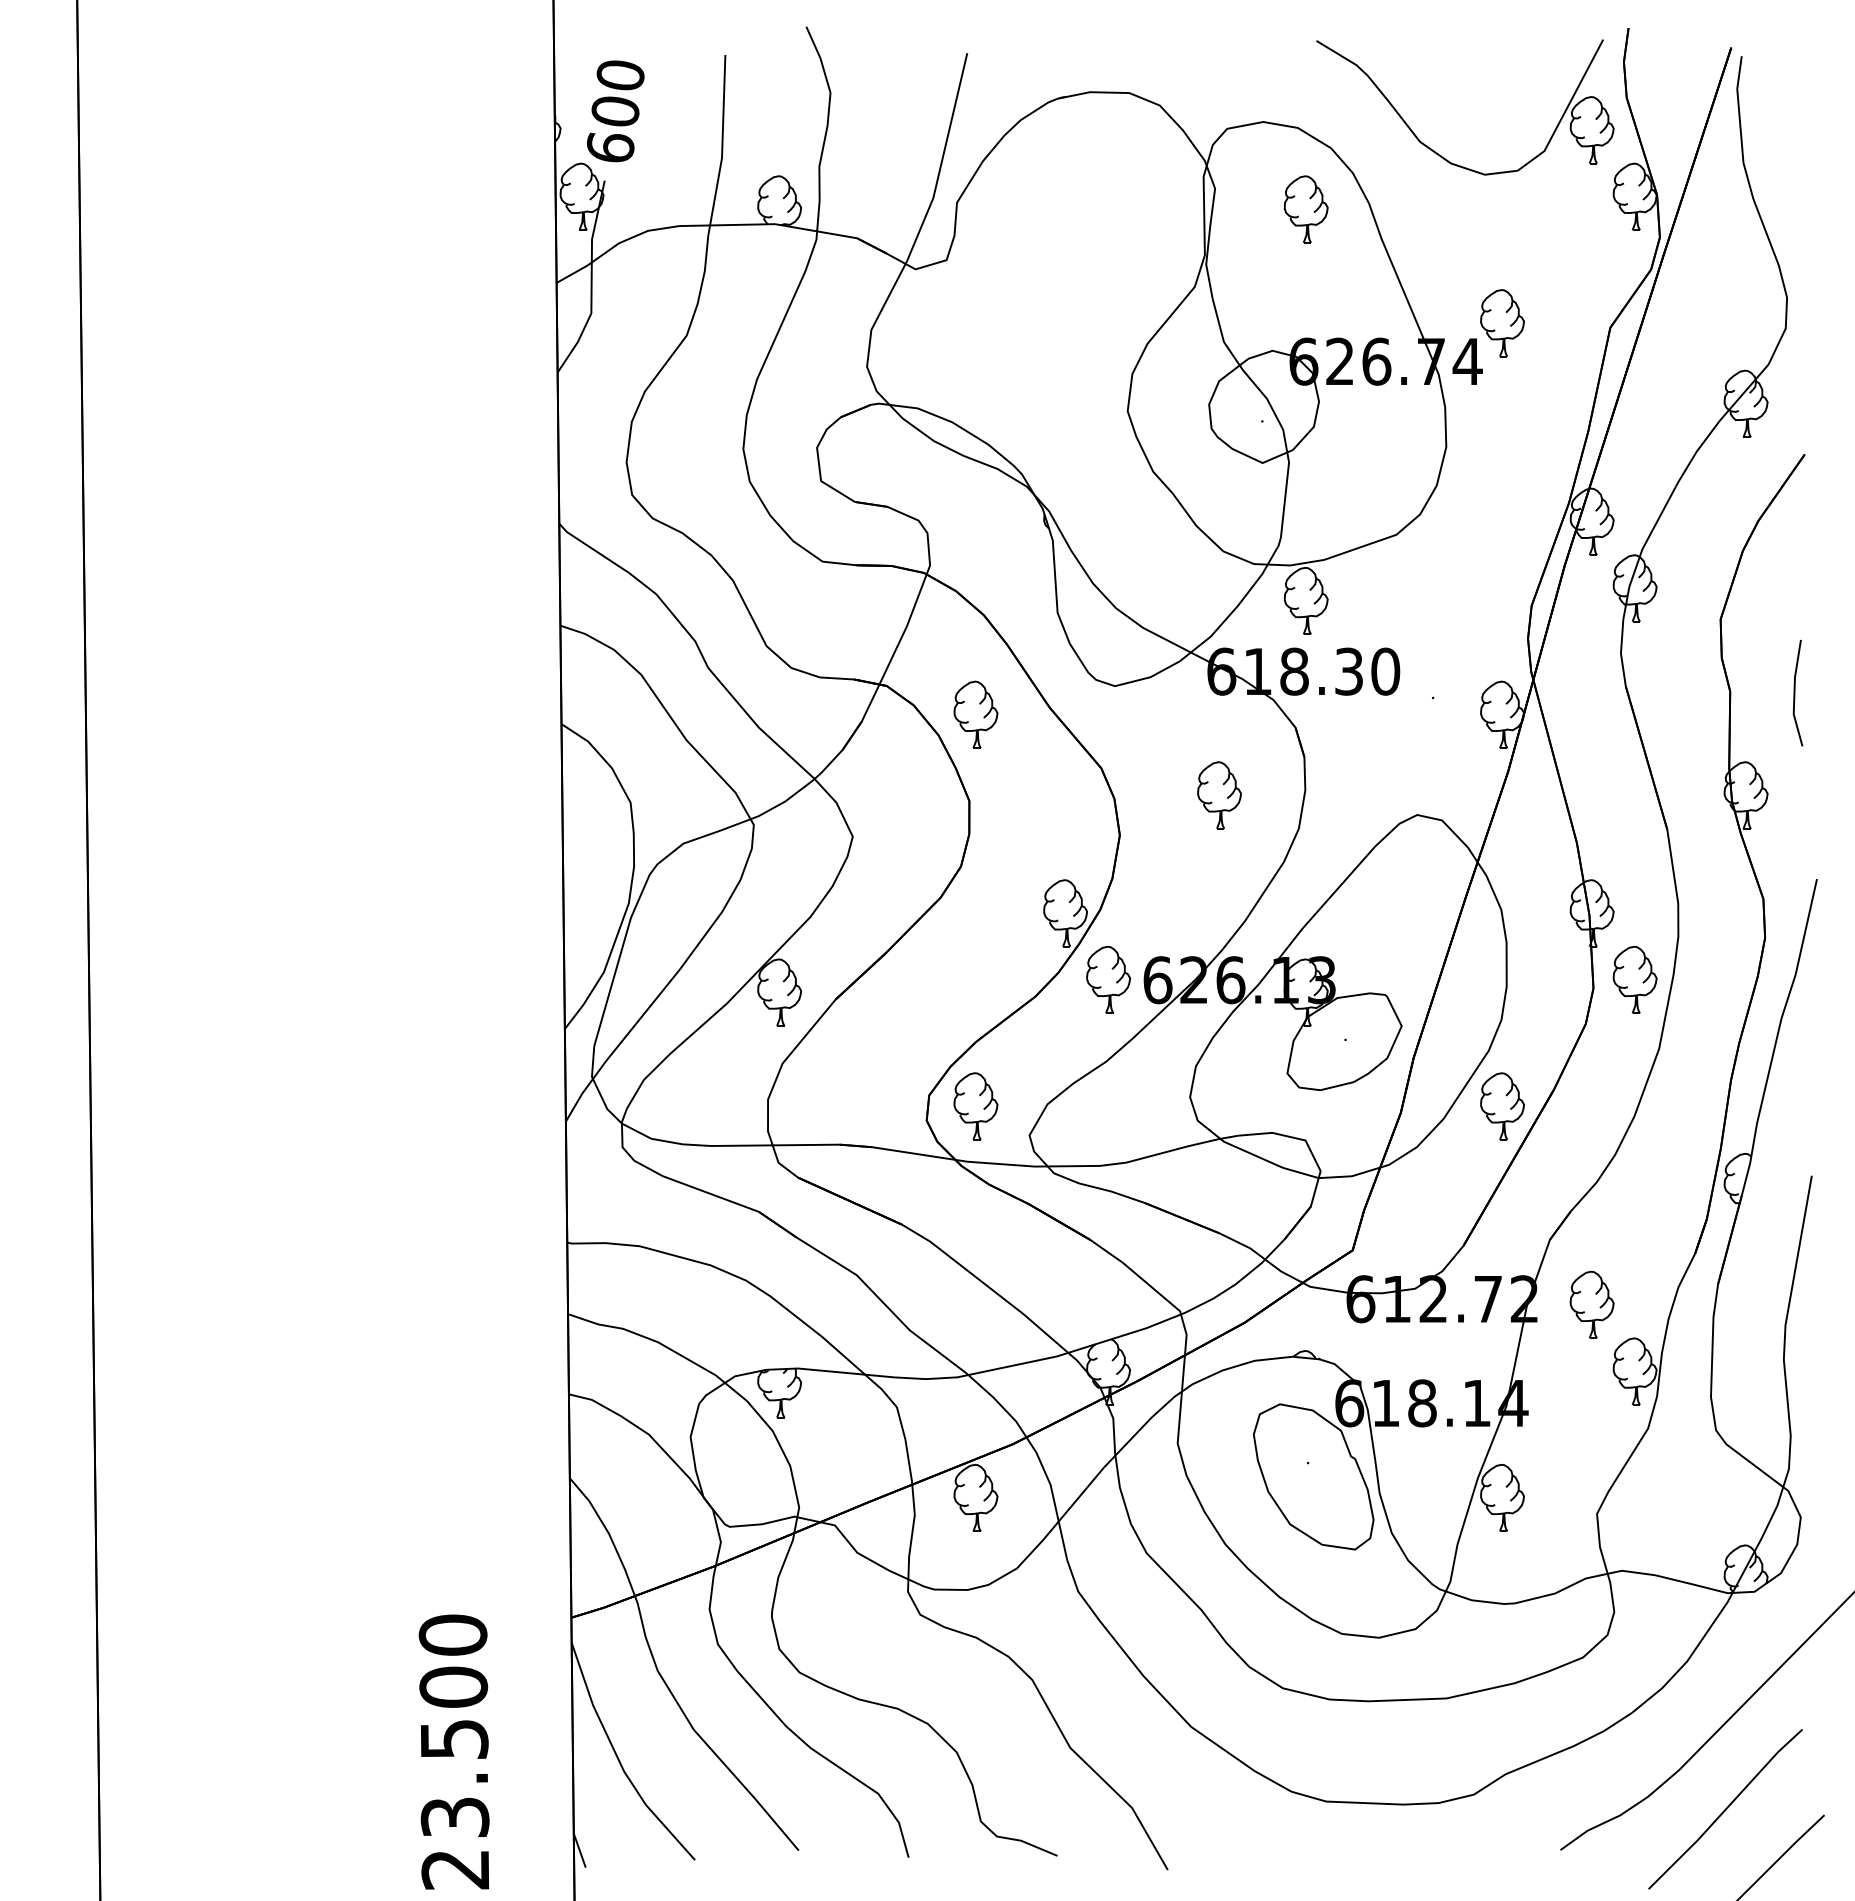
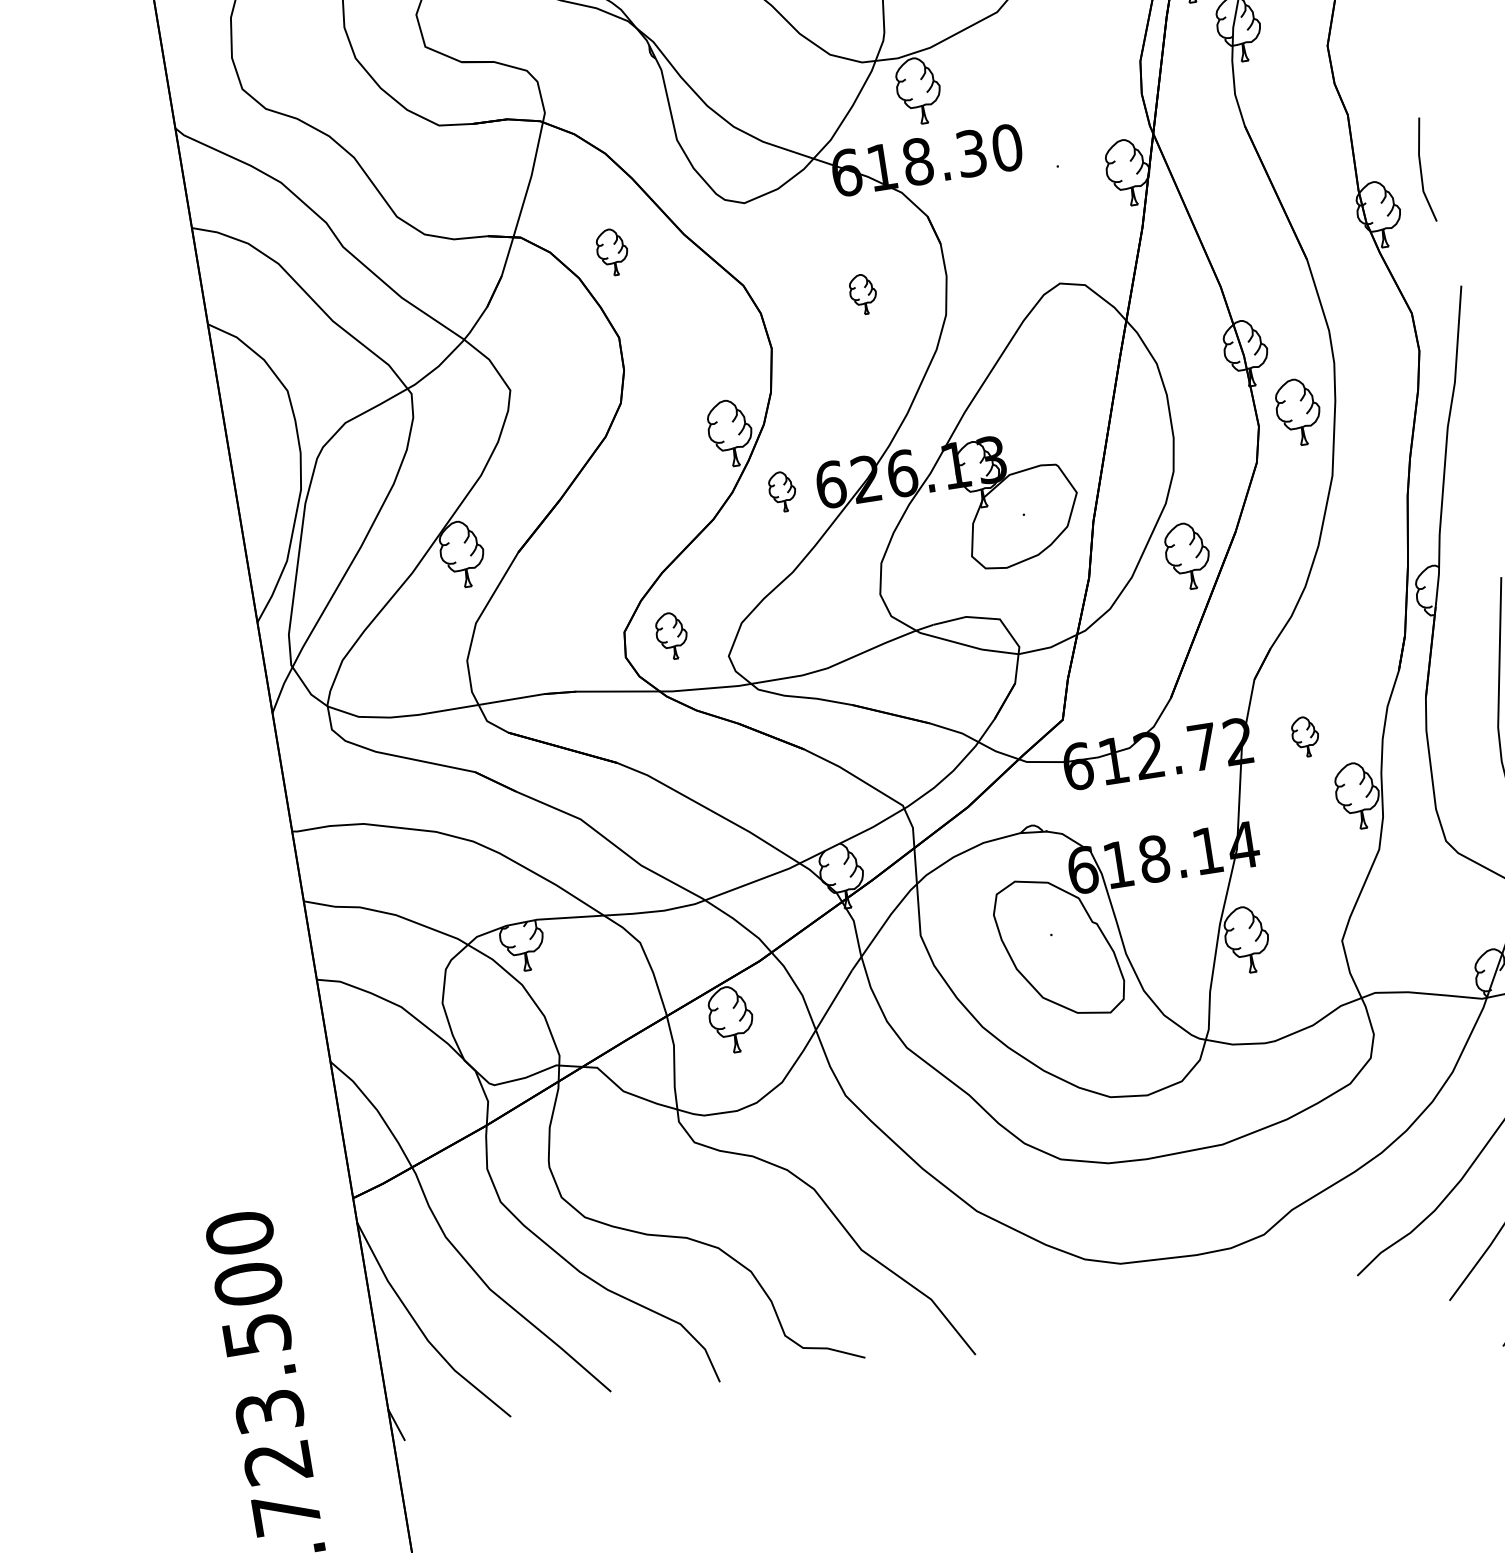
line: (1795, 692) -> (1421, 169), moved
part: (975, 714) -> (612, 252), size x0.7
part: (1219, 795) -> (863, 294), size x0.6
part: (1108, 979) -> (782, 491), size x0.6
part: (975, 1106) -> (671, 636), size x0.7
part: (1591, 1304) -> (1304, 736), size x0.6

